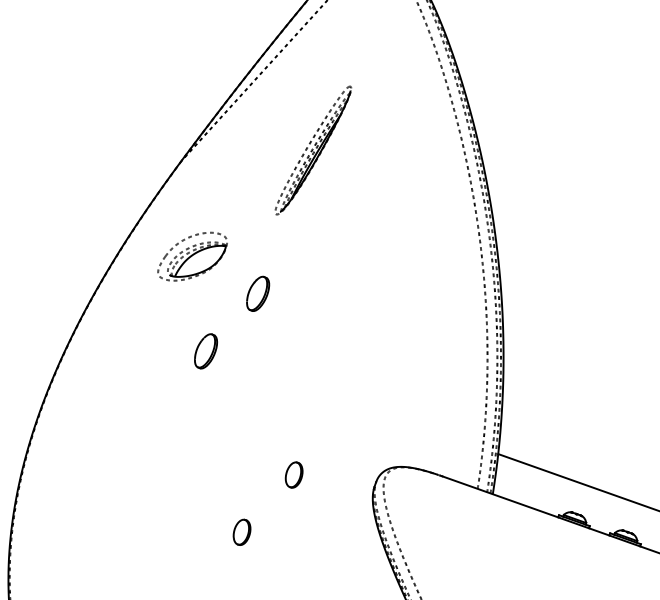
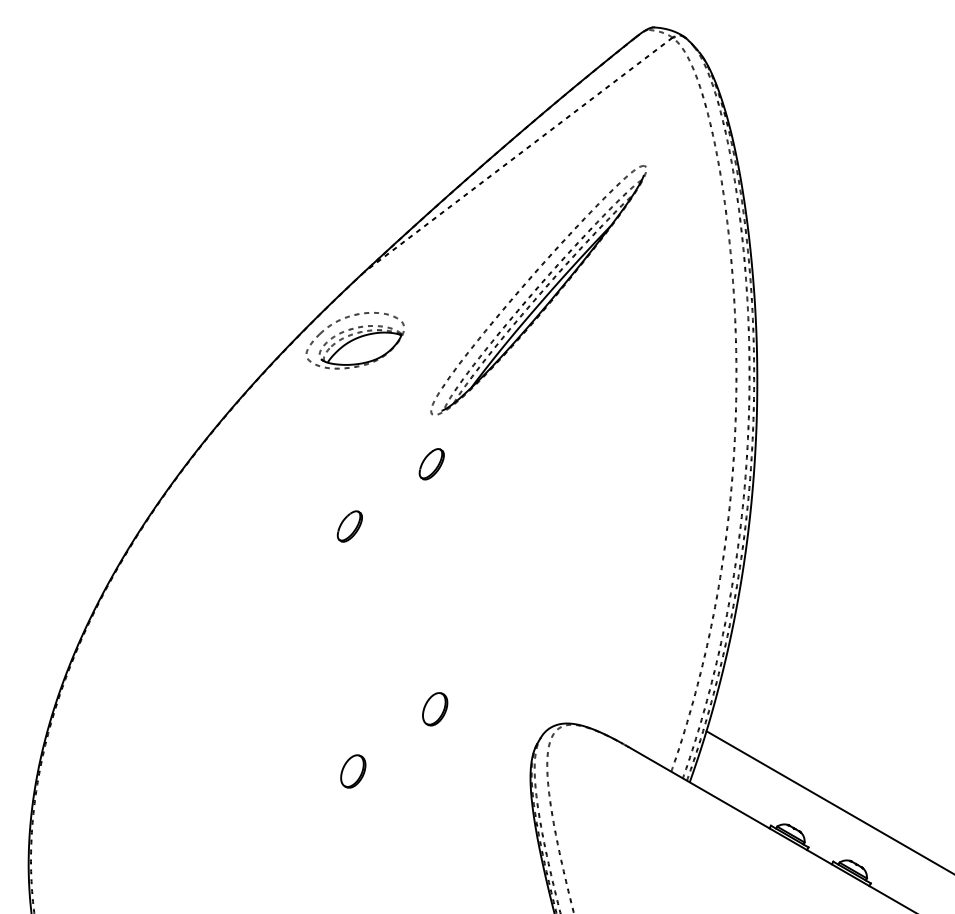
part: (313, 150) -> (538, 290), size x1.67
part: (191, 256) -> (354, 340), moved
part: (257, 294) -> (431, 464), size x0.71
part: (205, 351) -> (349, 526), size x0.71

